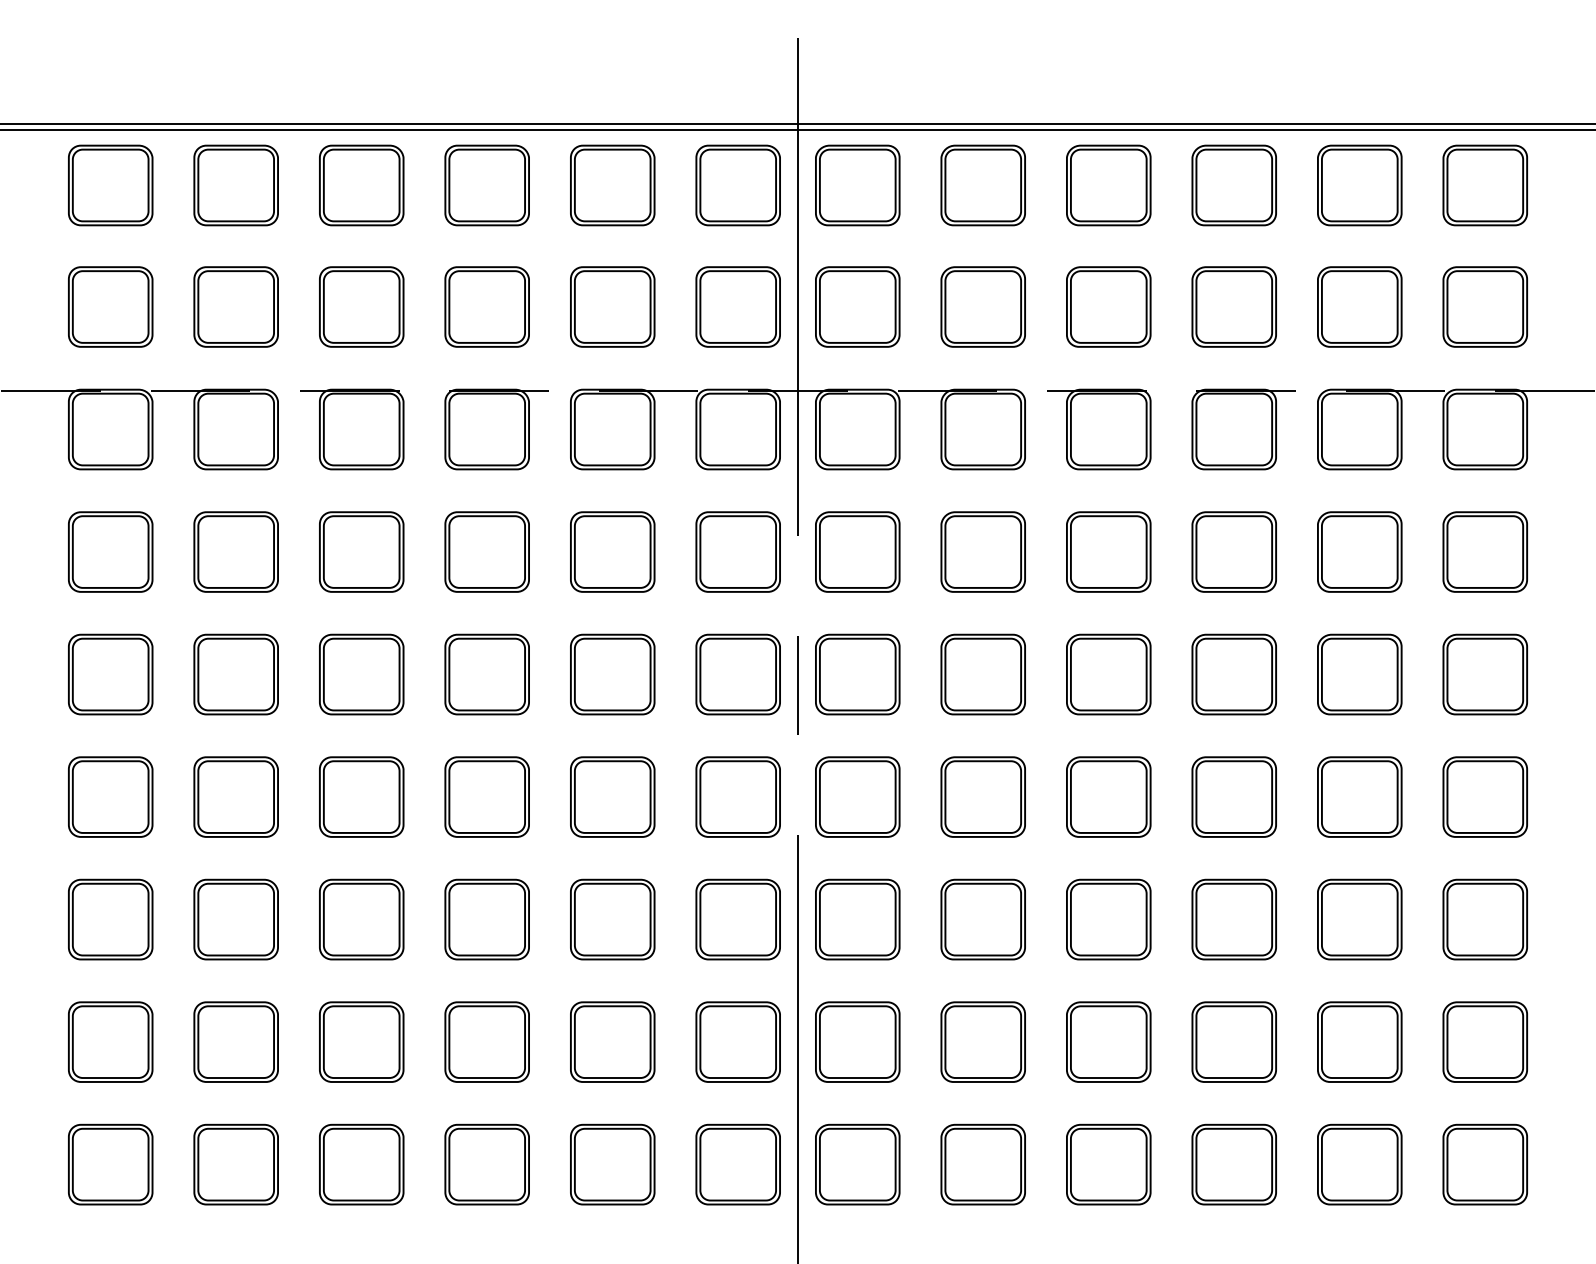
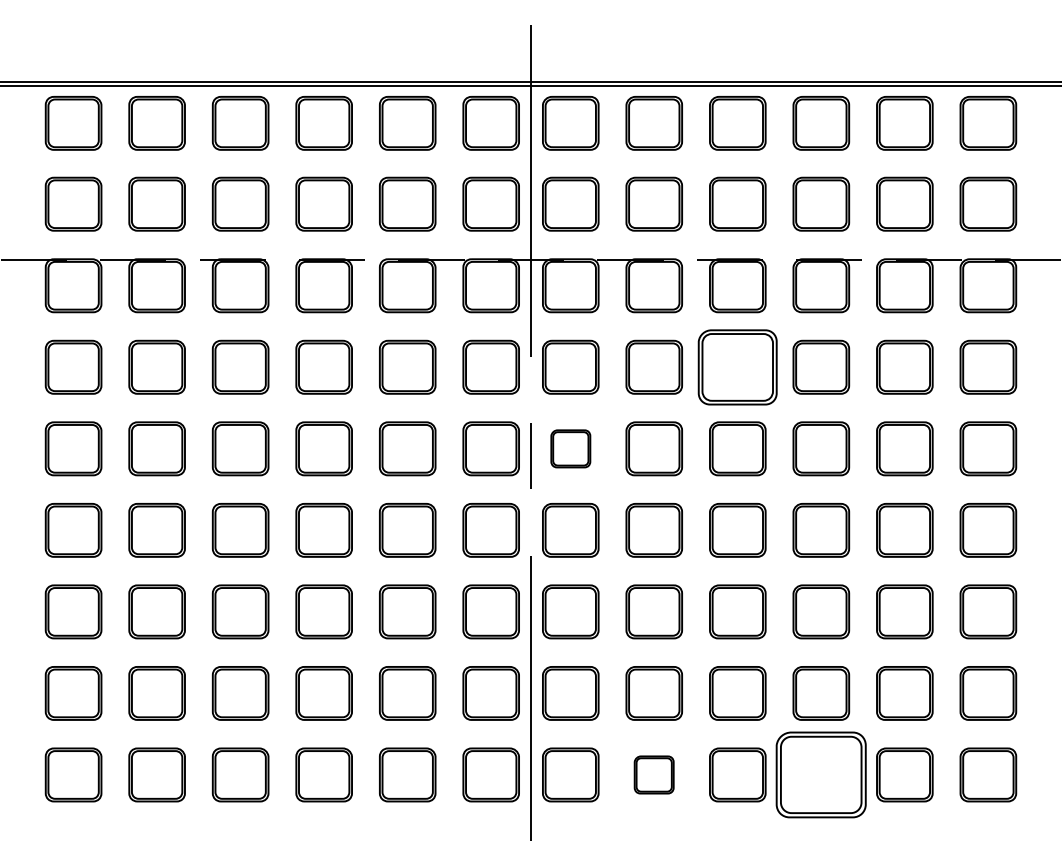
part: (1108, 550) -> (737, 366), size x1.4
part: (857, 674) -> (570, 448), size x0.7
part: (982, 1163) -> (653, 774), size x0.7
part: (1234, 1163) -> (821, 774), size x1.6

